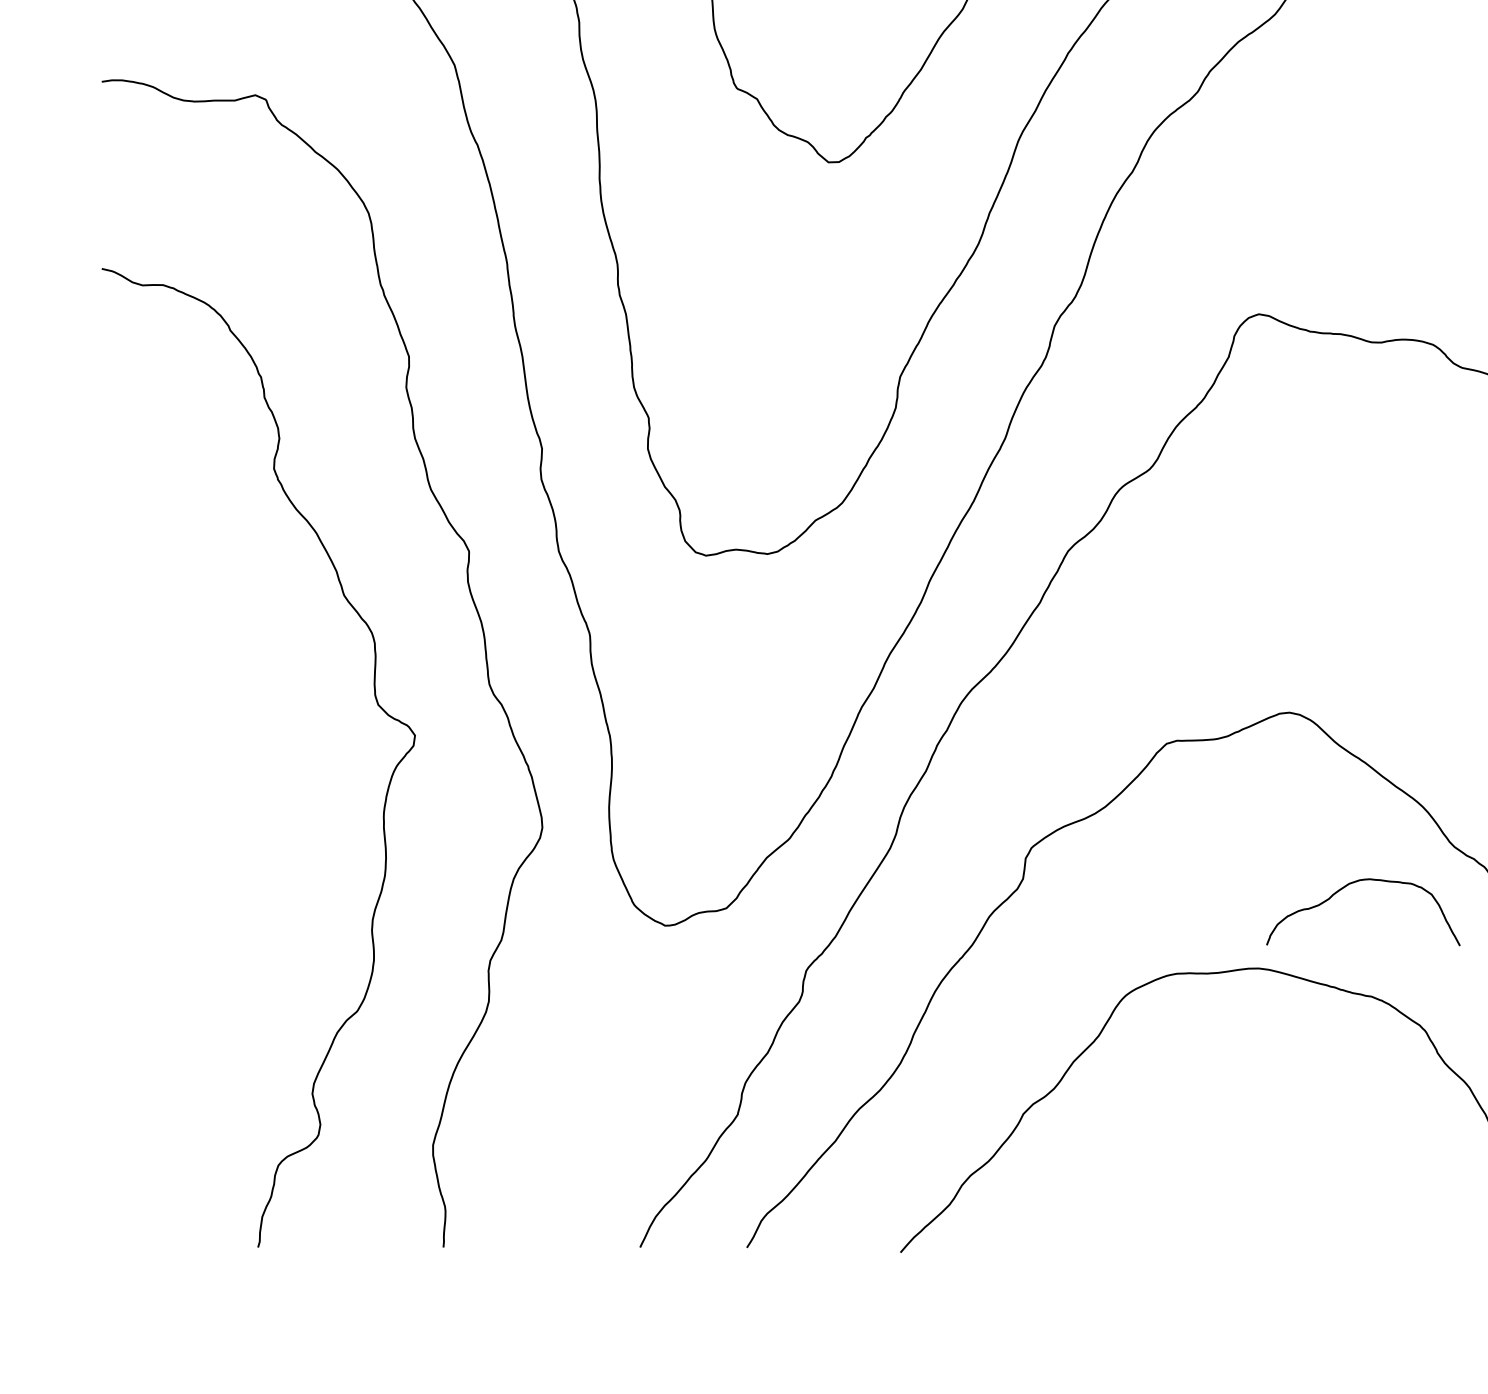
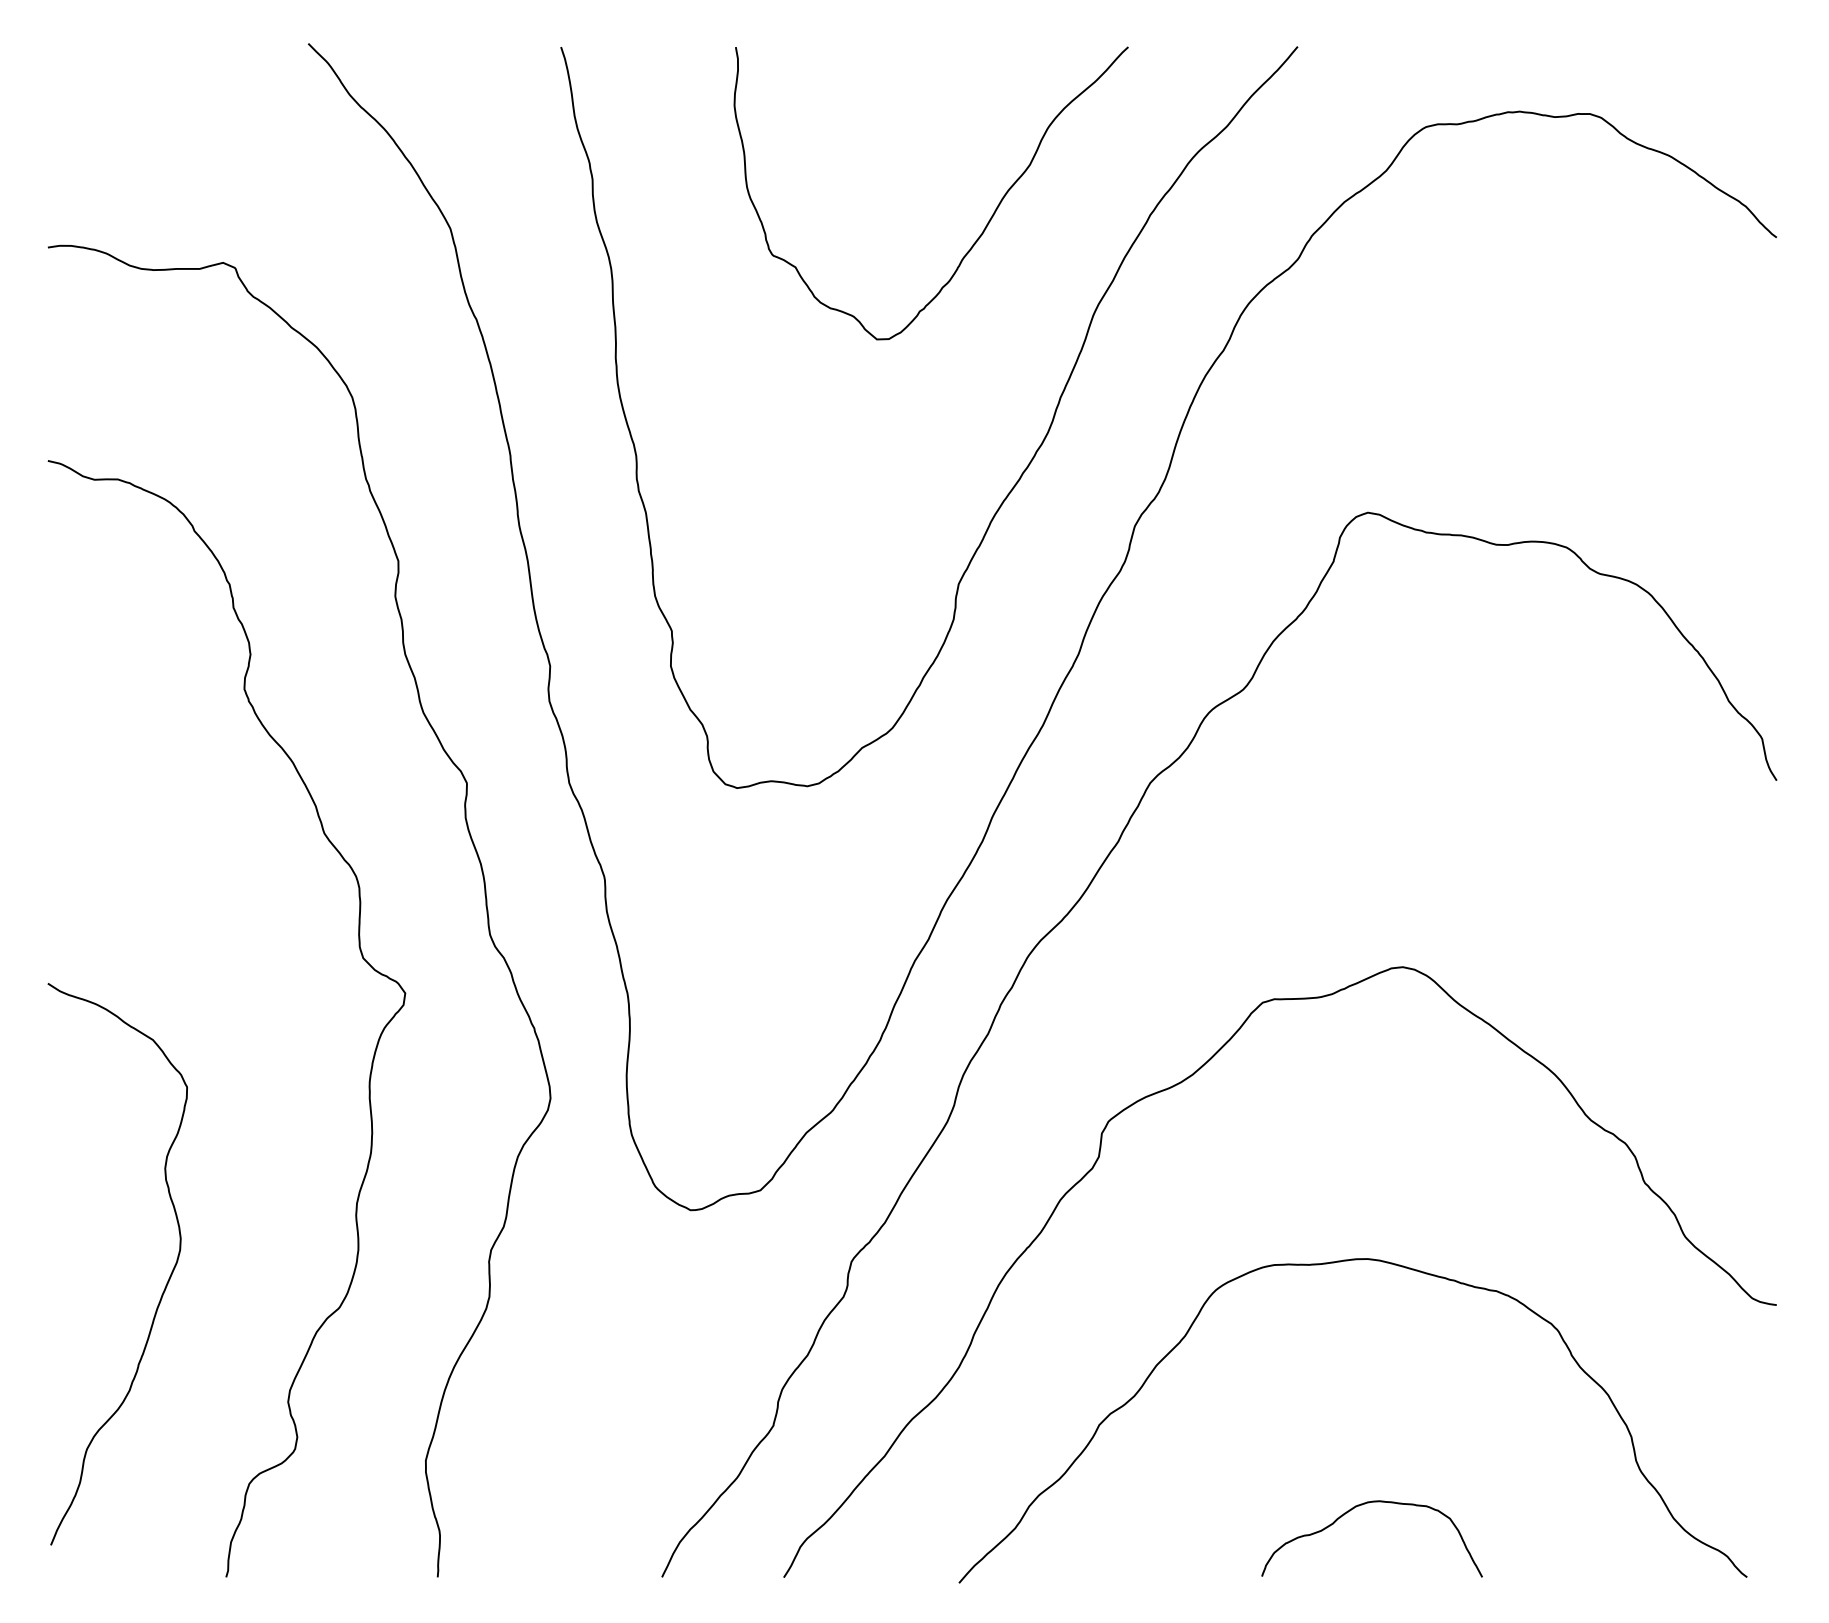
curve: (1347, 886) -> (1353, 1509), moved
curve: (203, 993) -> (164, 1287), added

